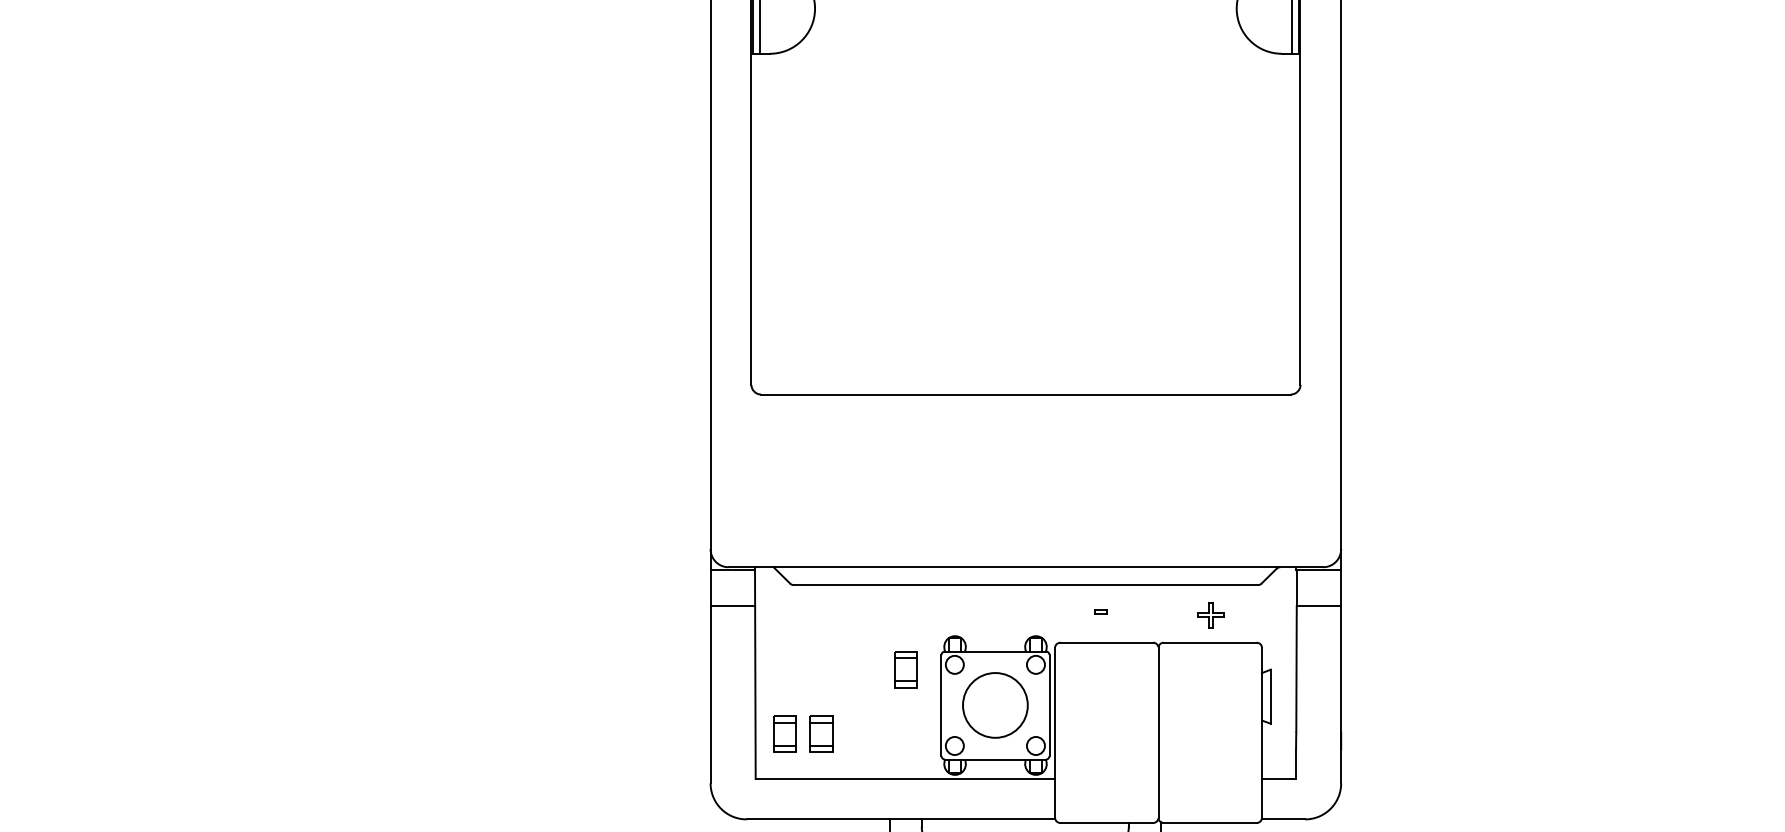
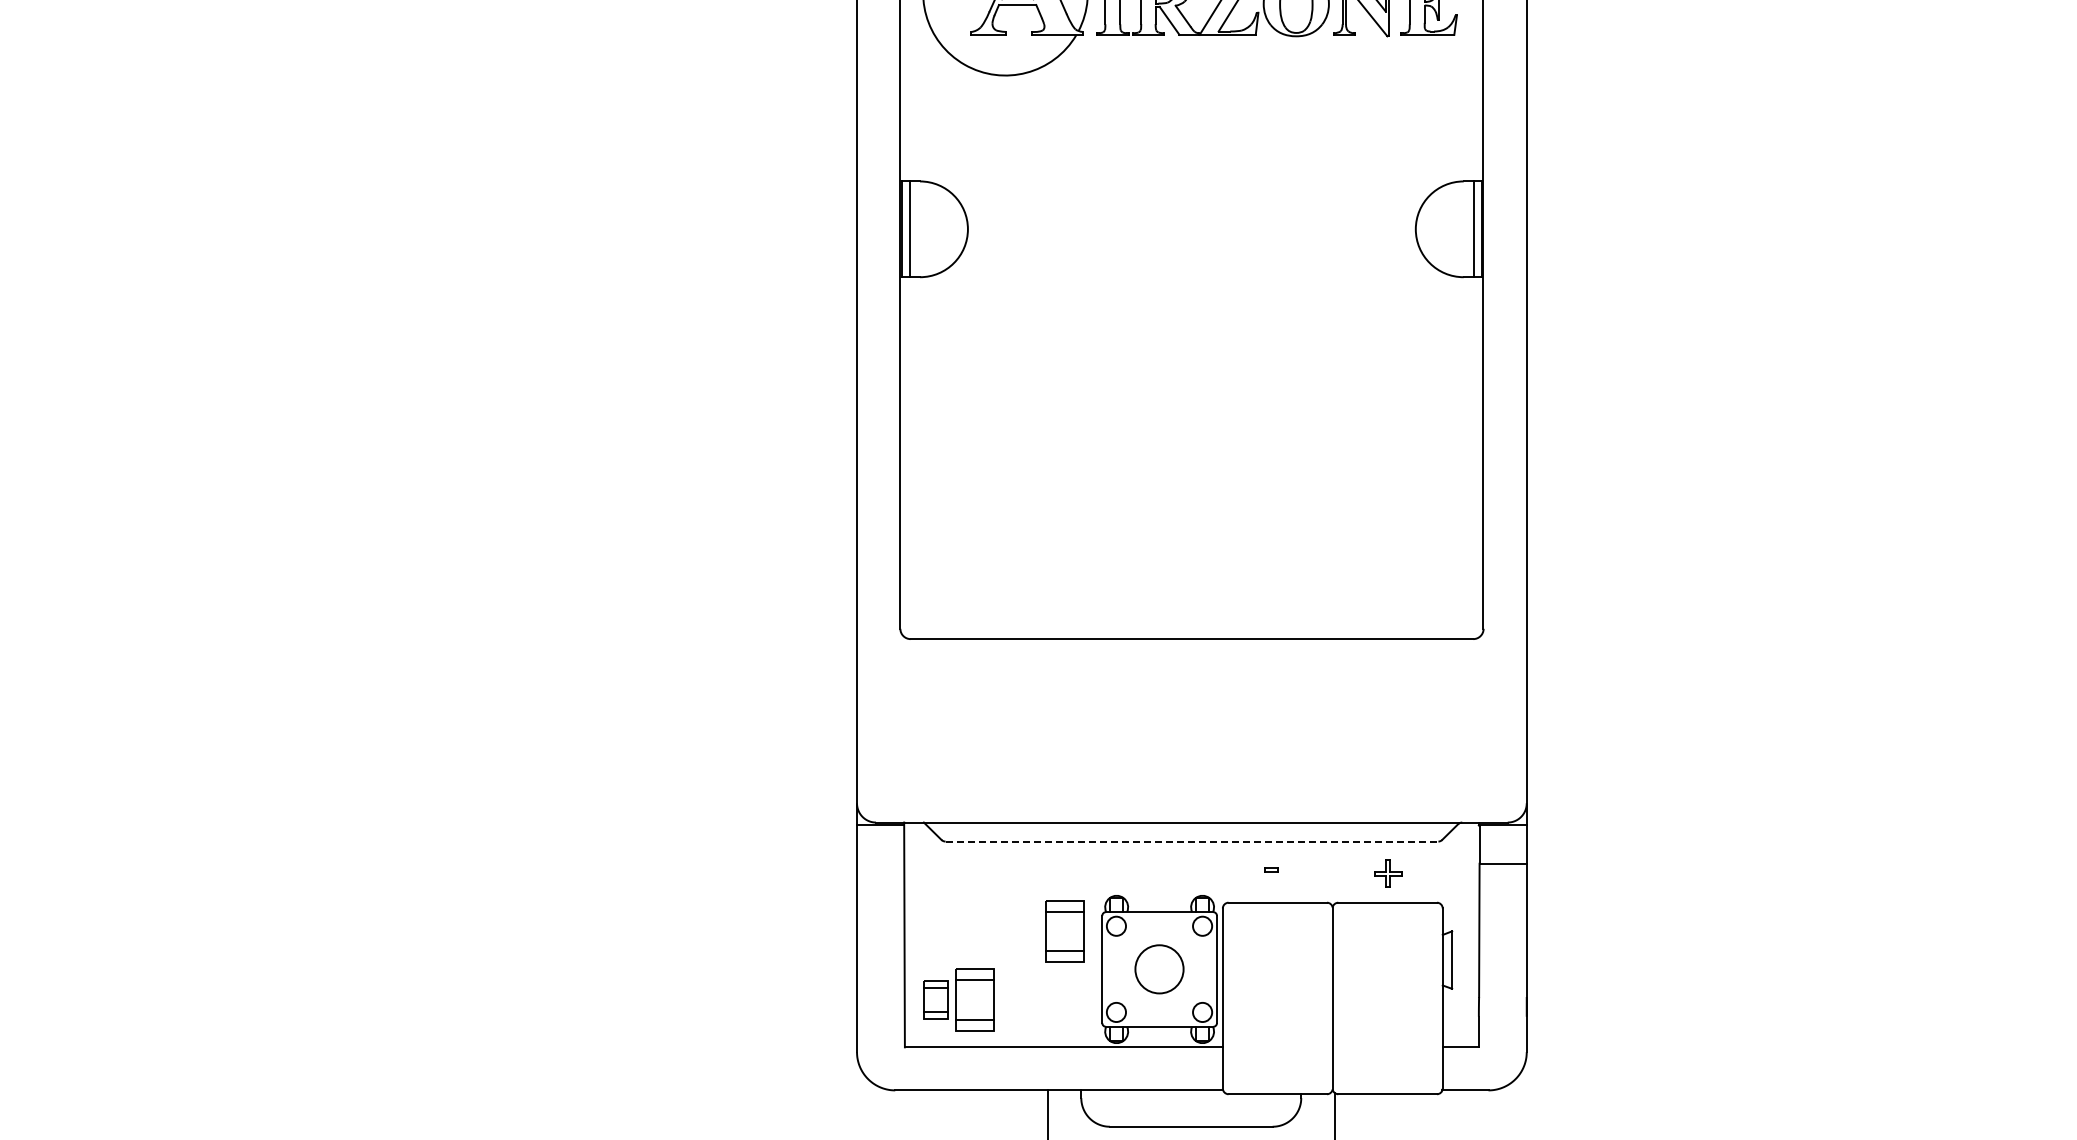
line: (1026, 585) -> (1192, 841), solid -> dashed
line: (732, 605) -> (880, 863), removed
part: (905, 668) -> (1064, 930), size x1.6
circle: (995, 704) -> (1159, 968), size x0.7
part: (821, 733) -> (974, 999), size x1.6

